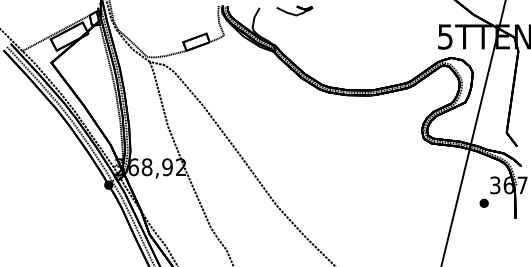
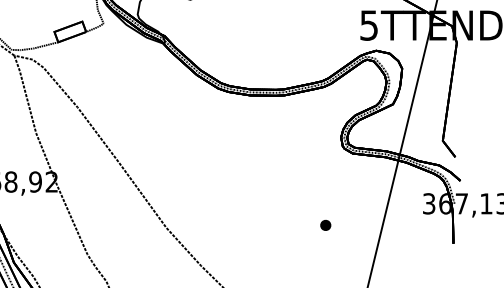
part: (483, 202) -> (324, 224), moved

